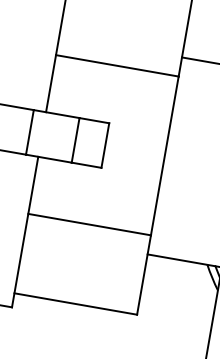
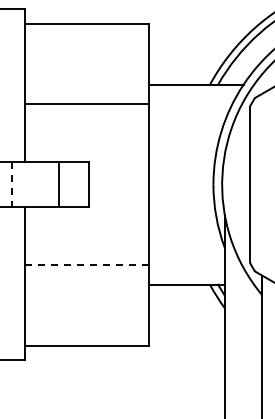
line: (30, 132) -> (12, 184), solid -> dashed
line: (89, 224) -> (86, 265), solid -> dashed

